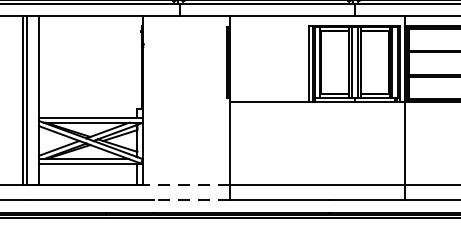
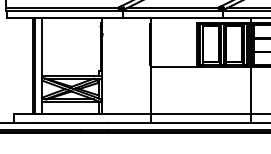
line: (186, 185) -> (126, 114), dashed -> solid
line: (191, 199) -> (129, 122), dashed -> solid

